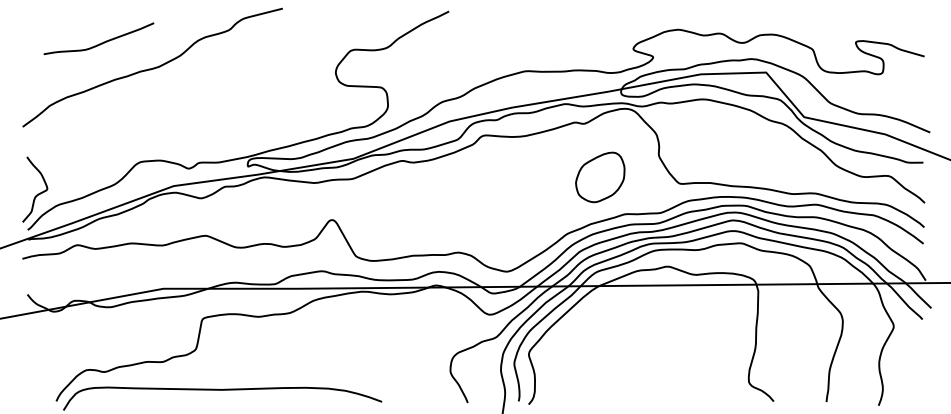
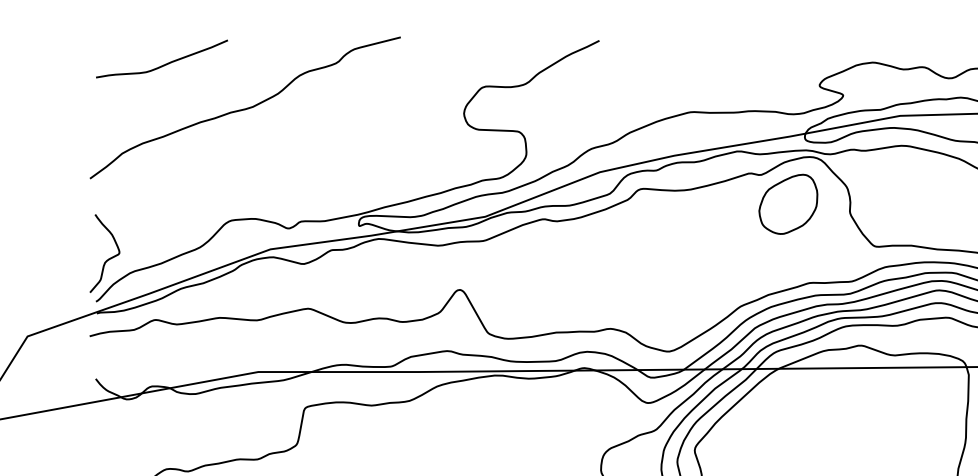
curve: (101, 42) -> (165, 63), moved
part: (600, 177) -> (788, 204), moved

